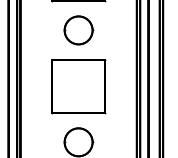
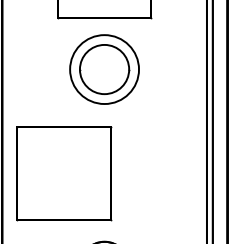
circle: (78, 30) -> (104, 69), size x1.4
part: (78, 86) -> (63, 173), moved

